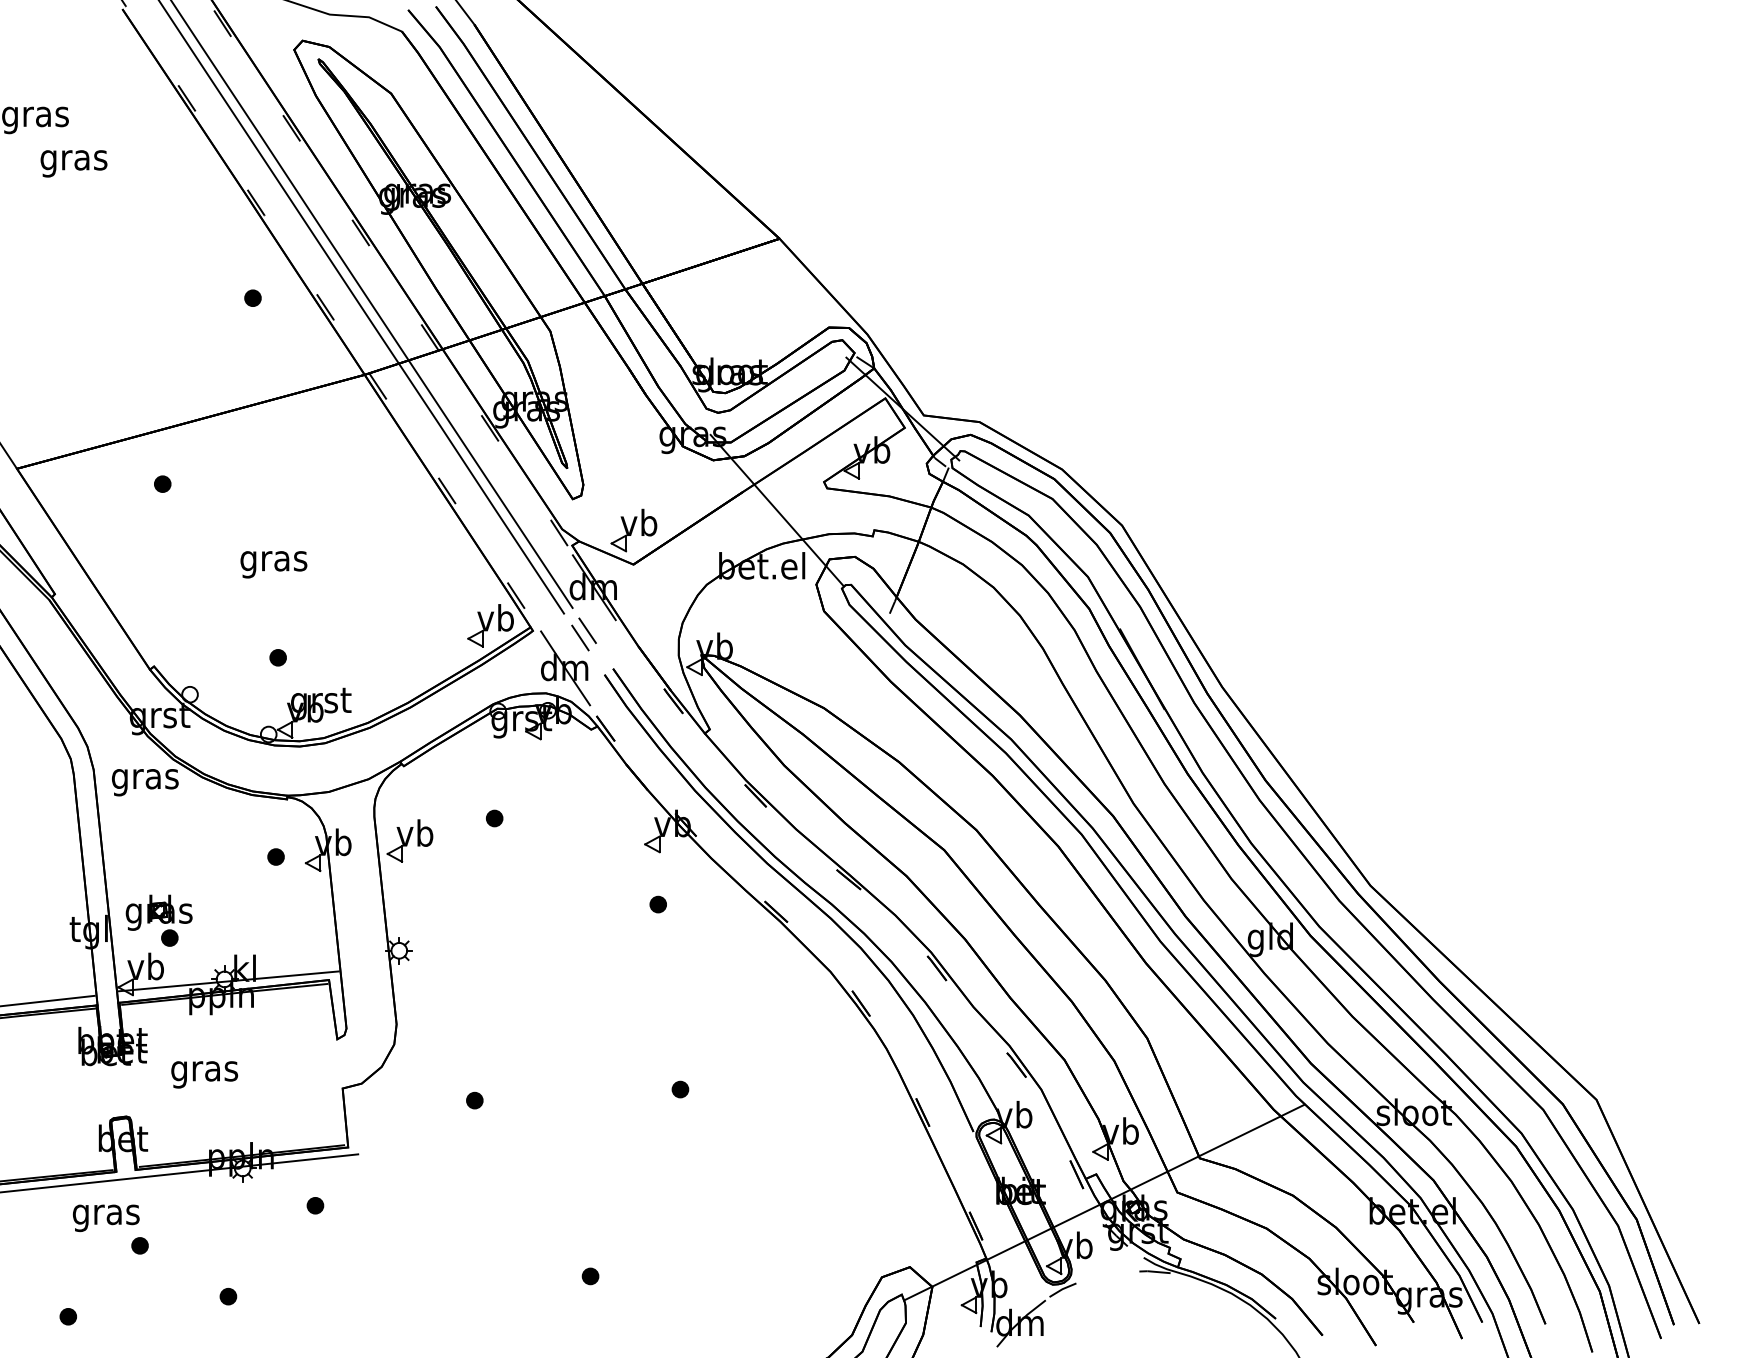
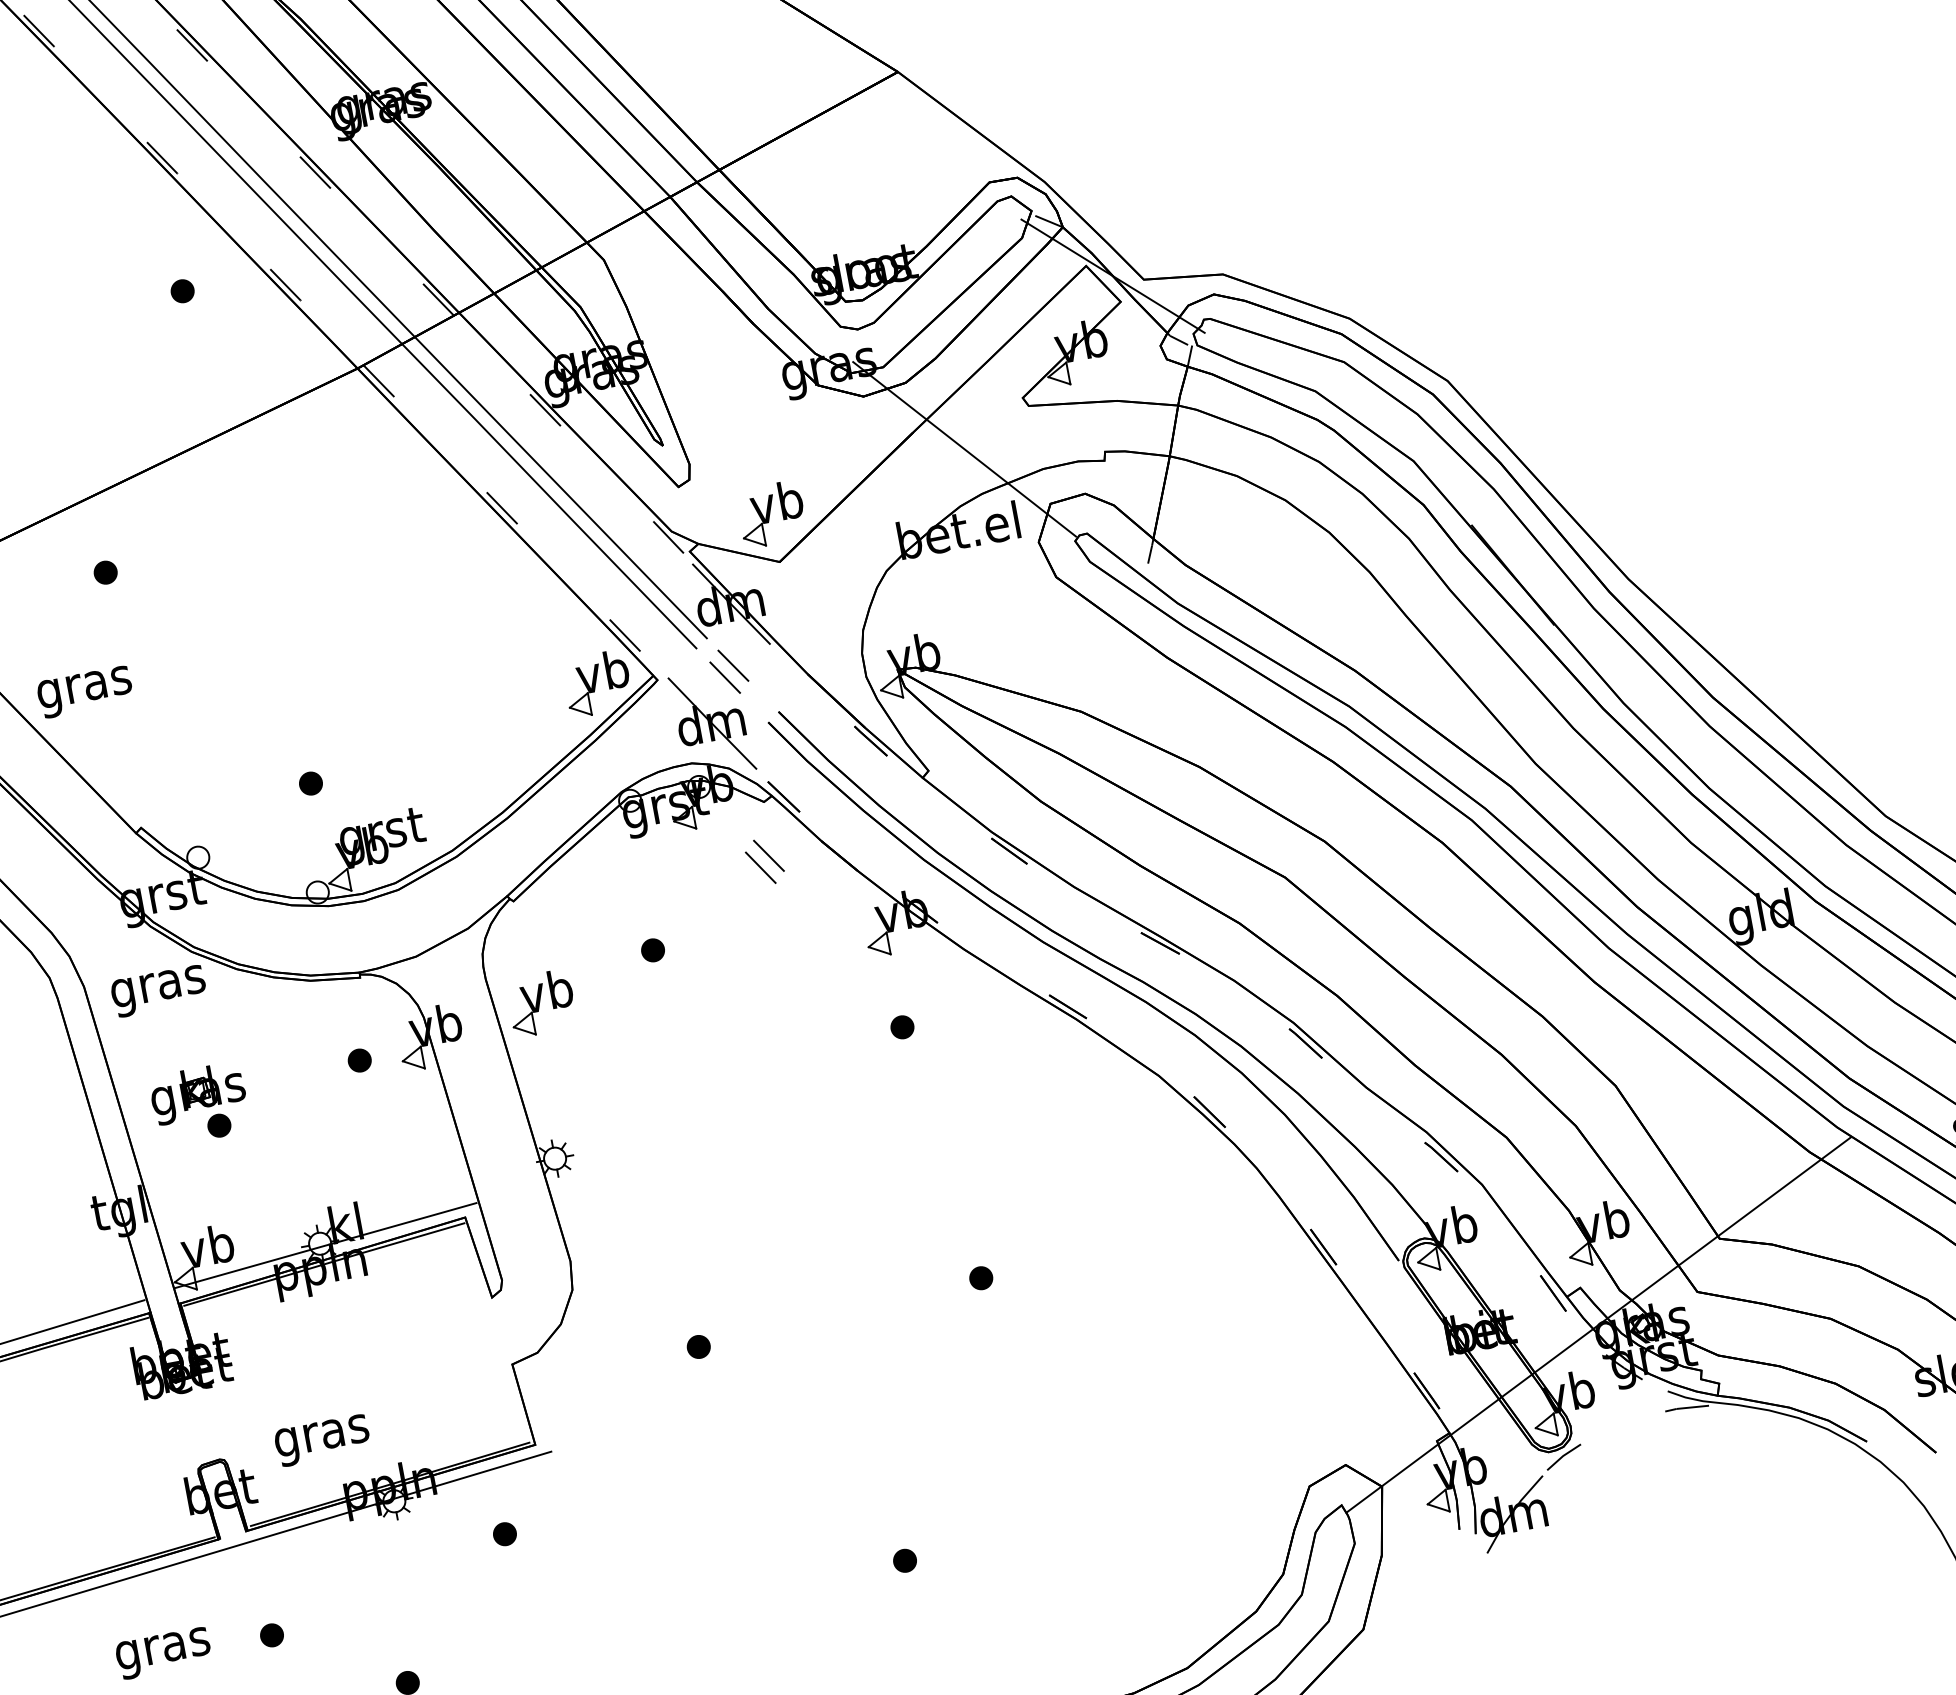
text: (273, 564) -> (84, 691), moved
part: (583, 771) -> (764, 862), added
part: (158, 920) -> (199, 1104), moved
text: (204, 1074) -> (322, 1440), moved
text: (105, 1218) -> (162, 1653), moved

